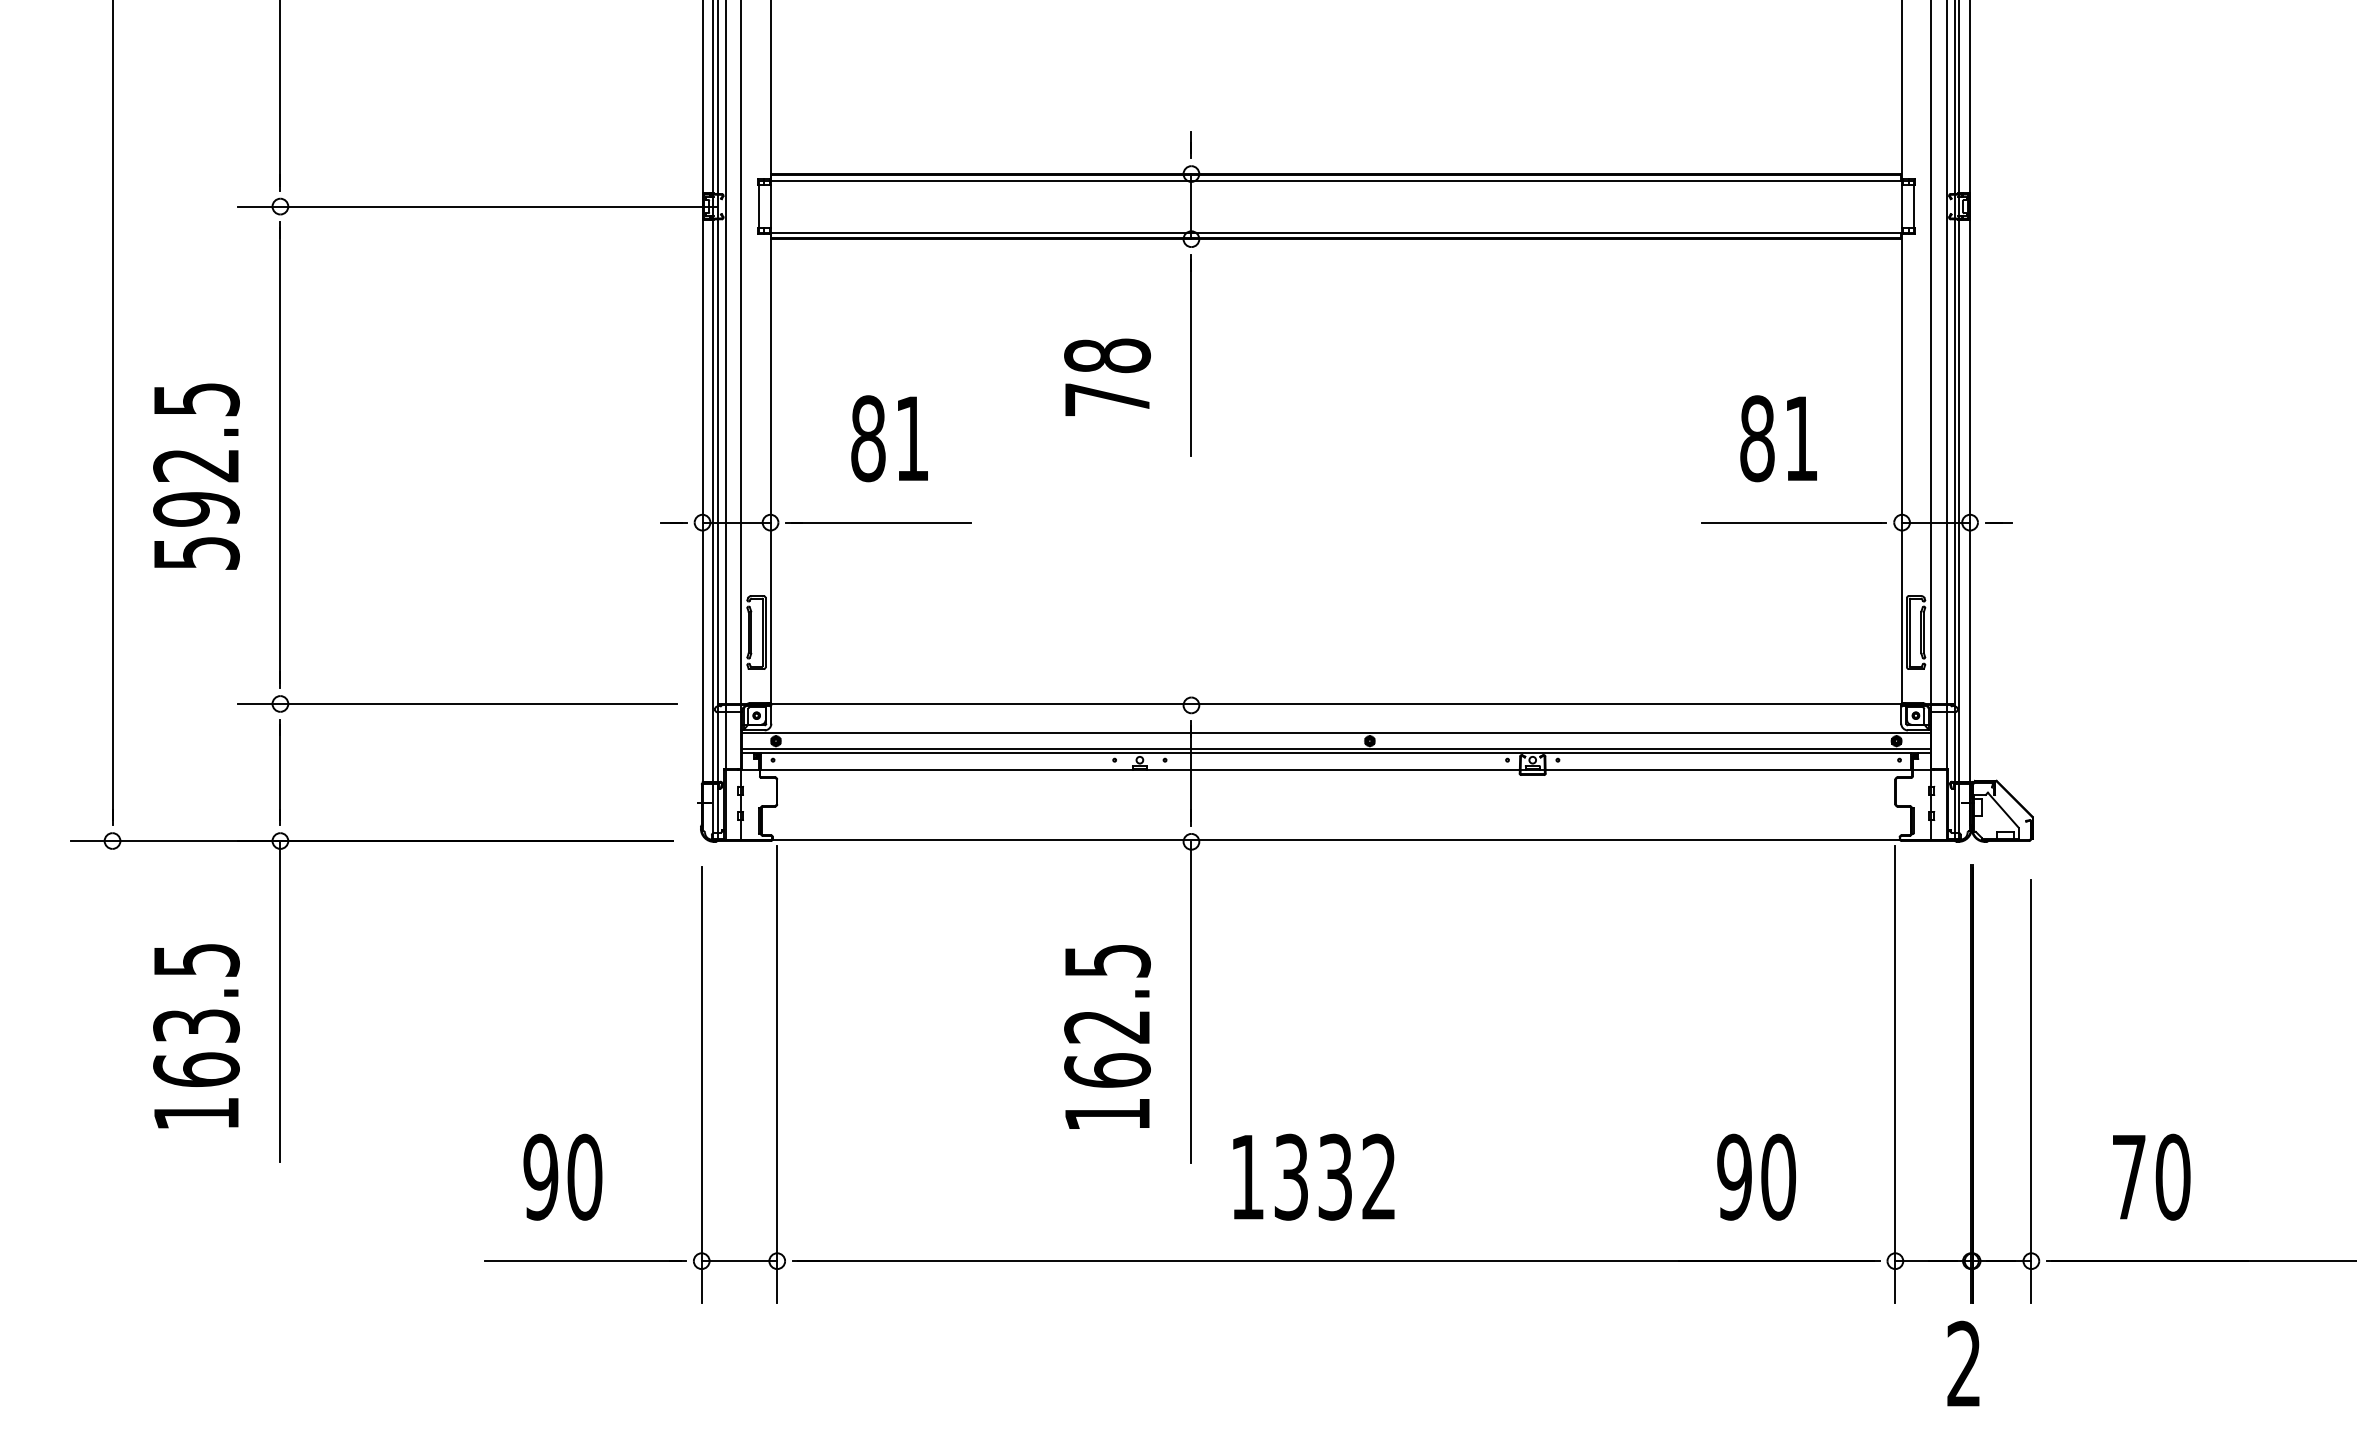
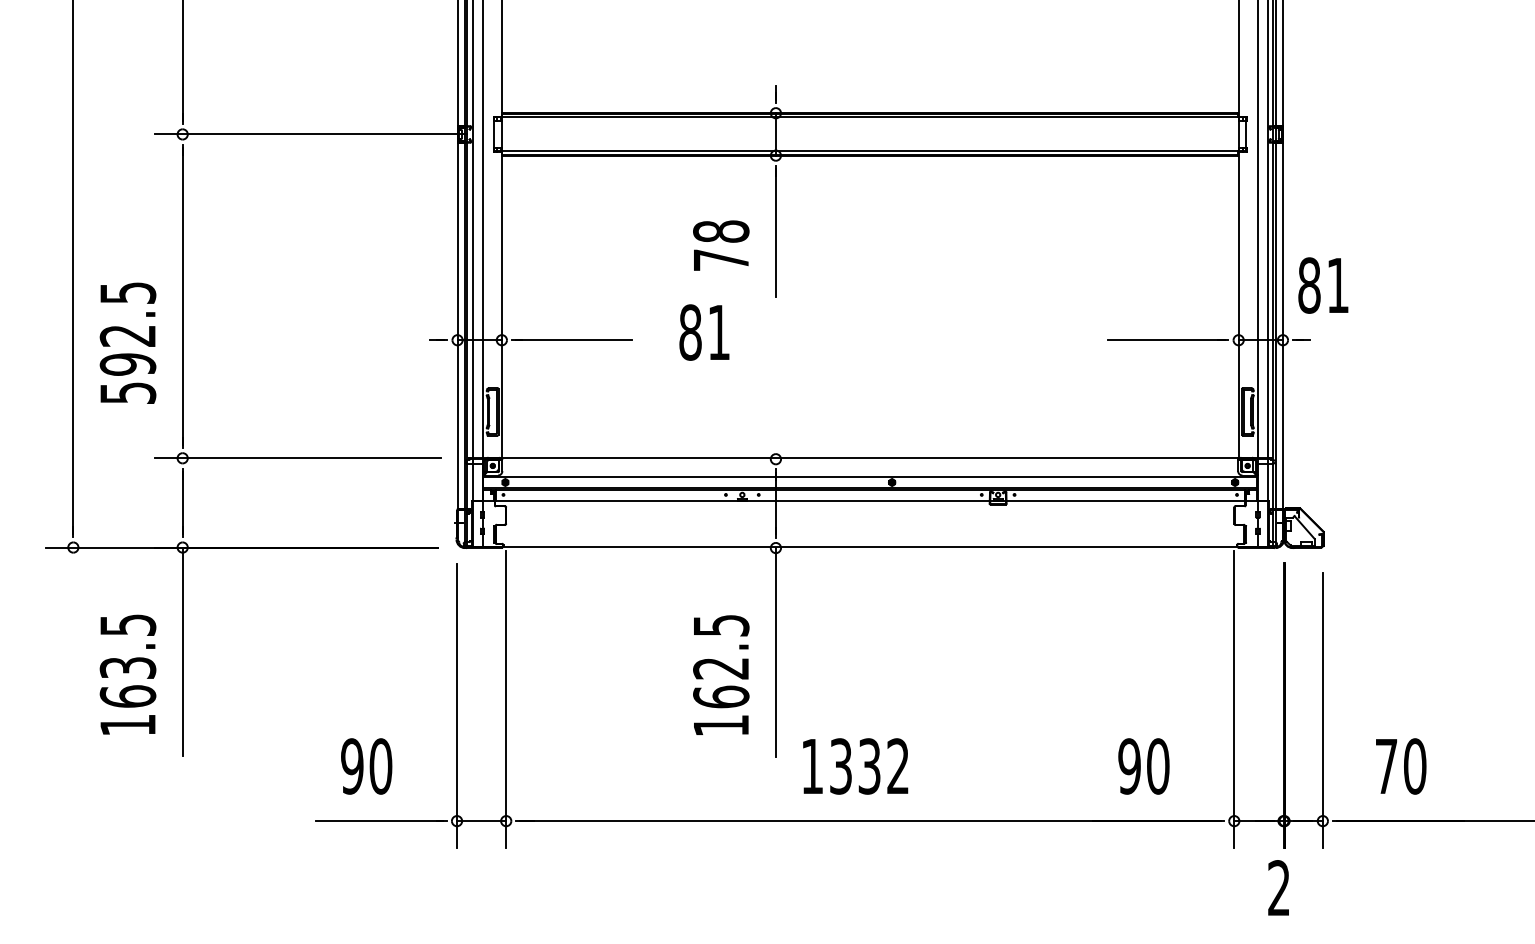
text: (889, 438) -> (704, 332), moved
text: (1778, 438) -> (1323, 285), moved
text: (195, 475) -> (127, 342), moved

